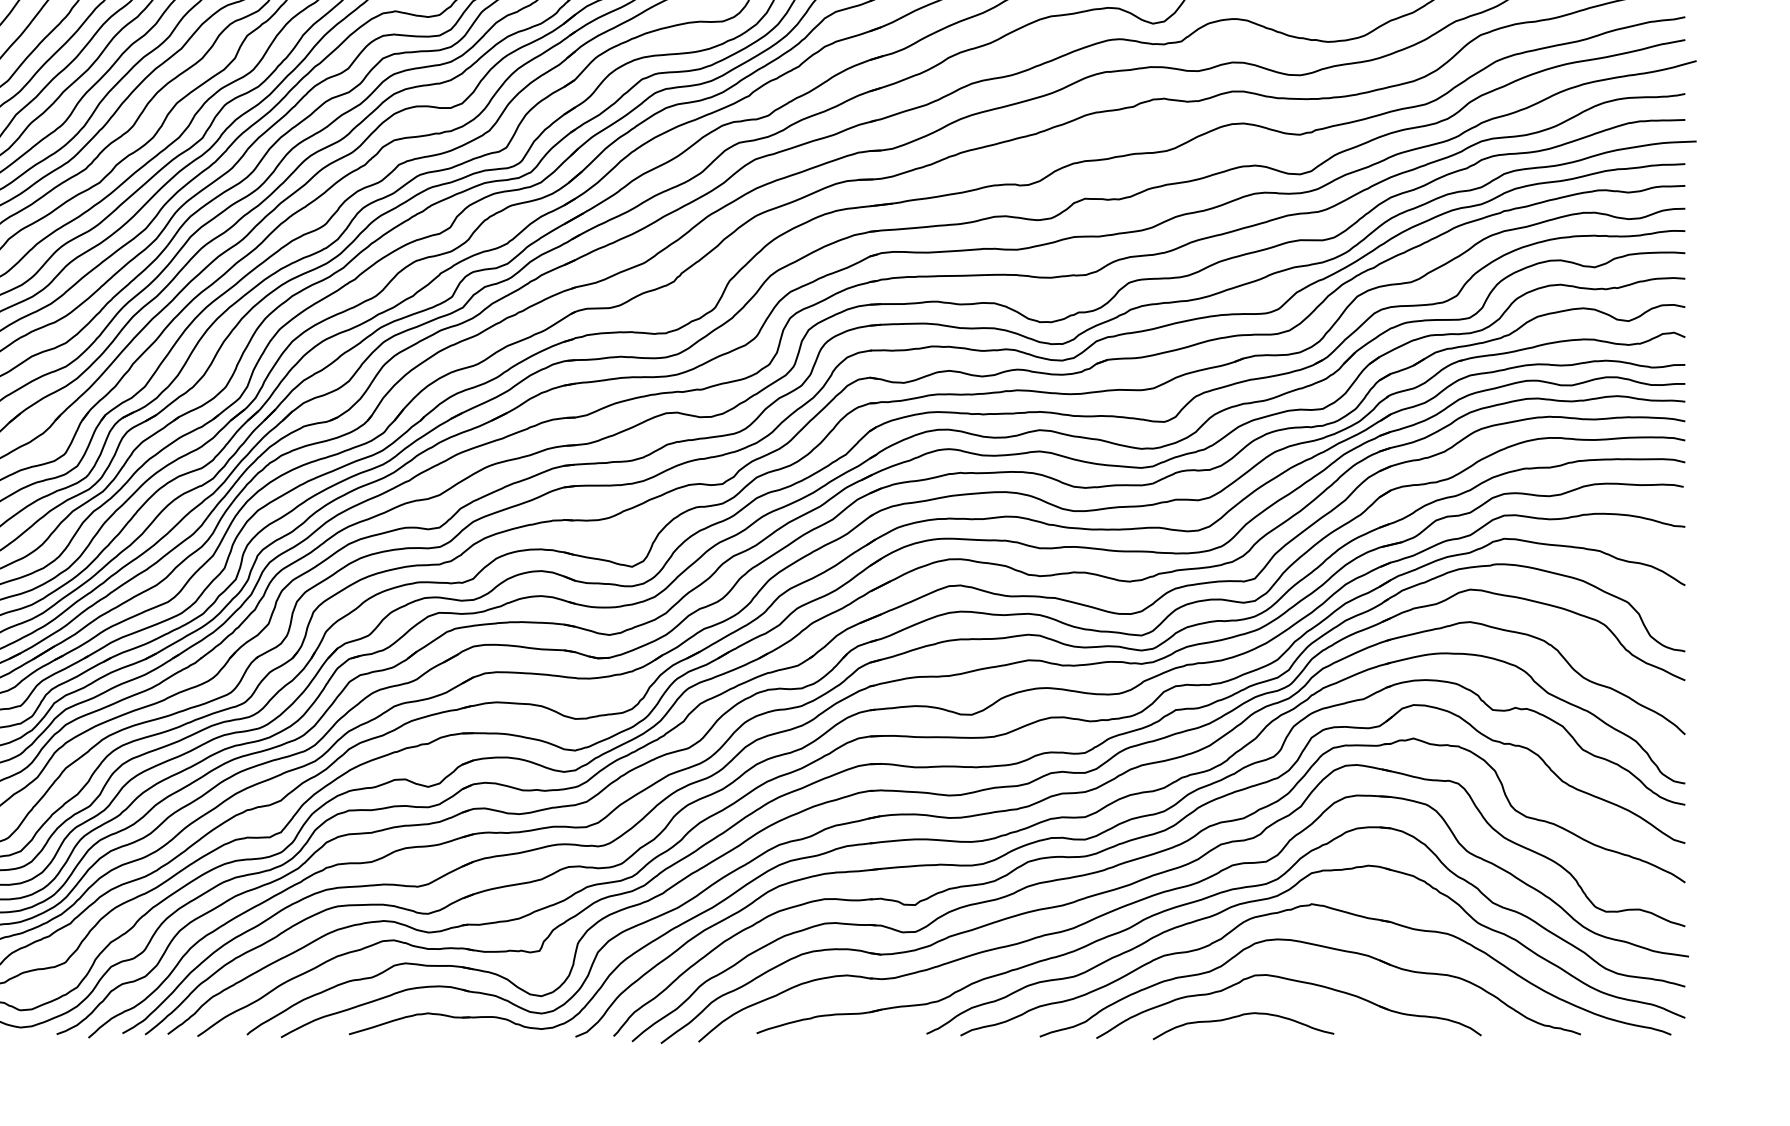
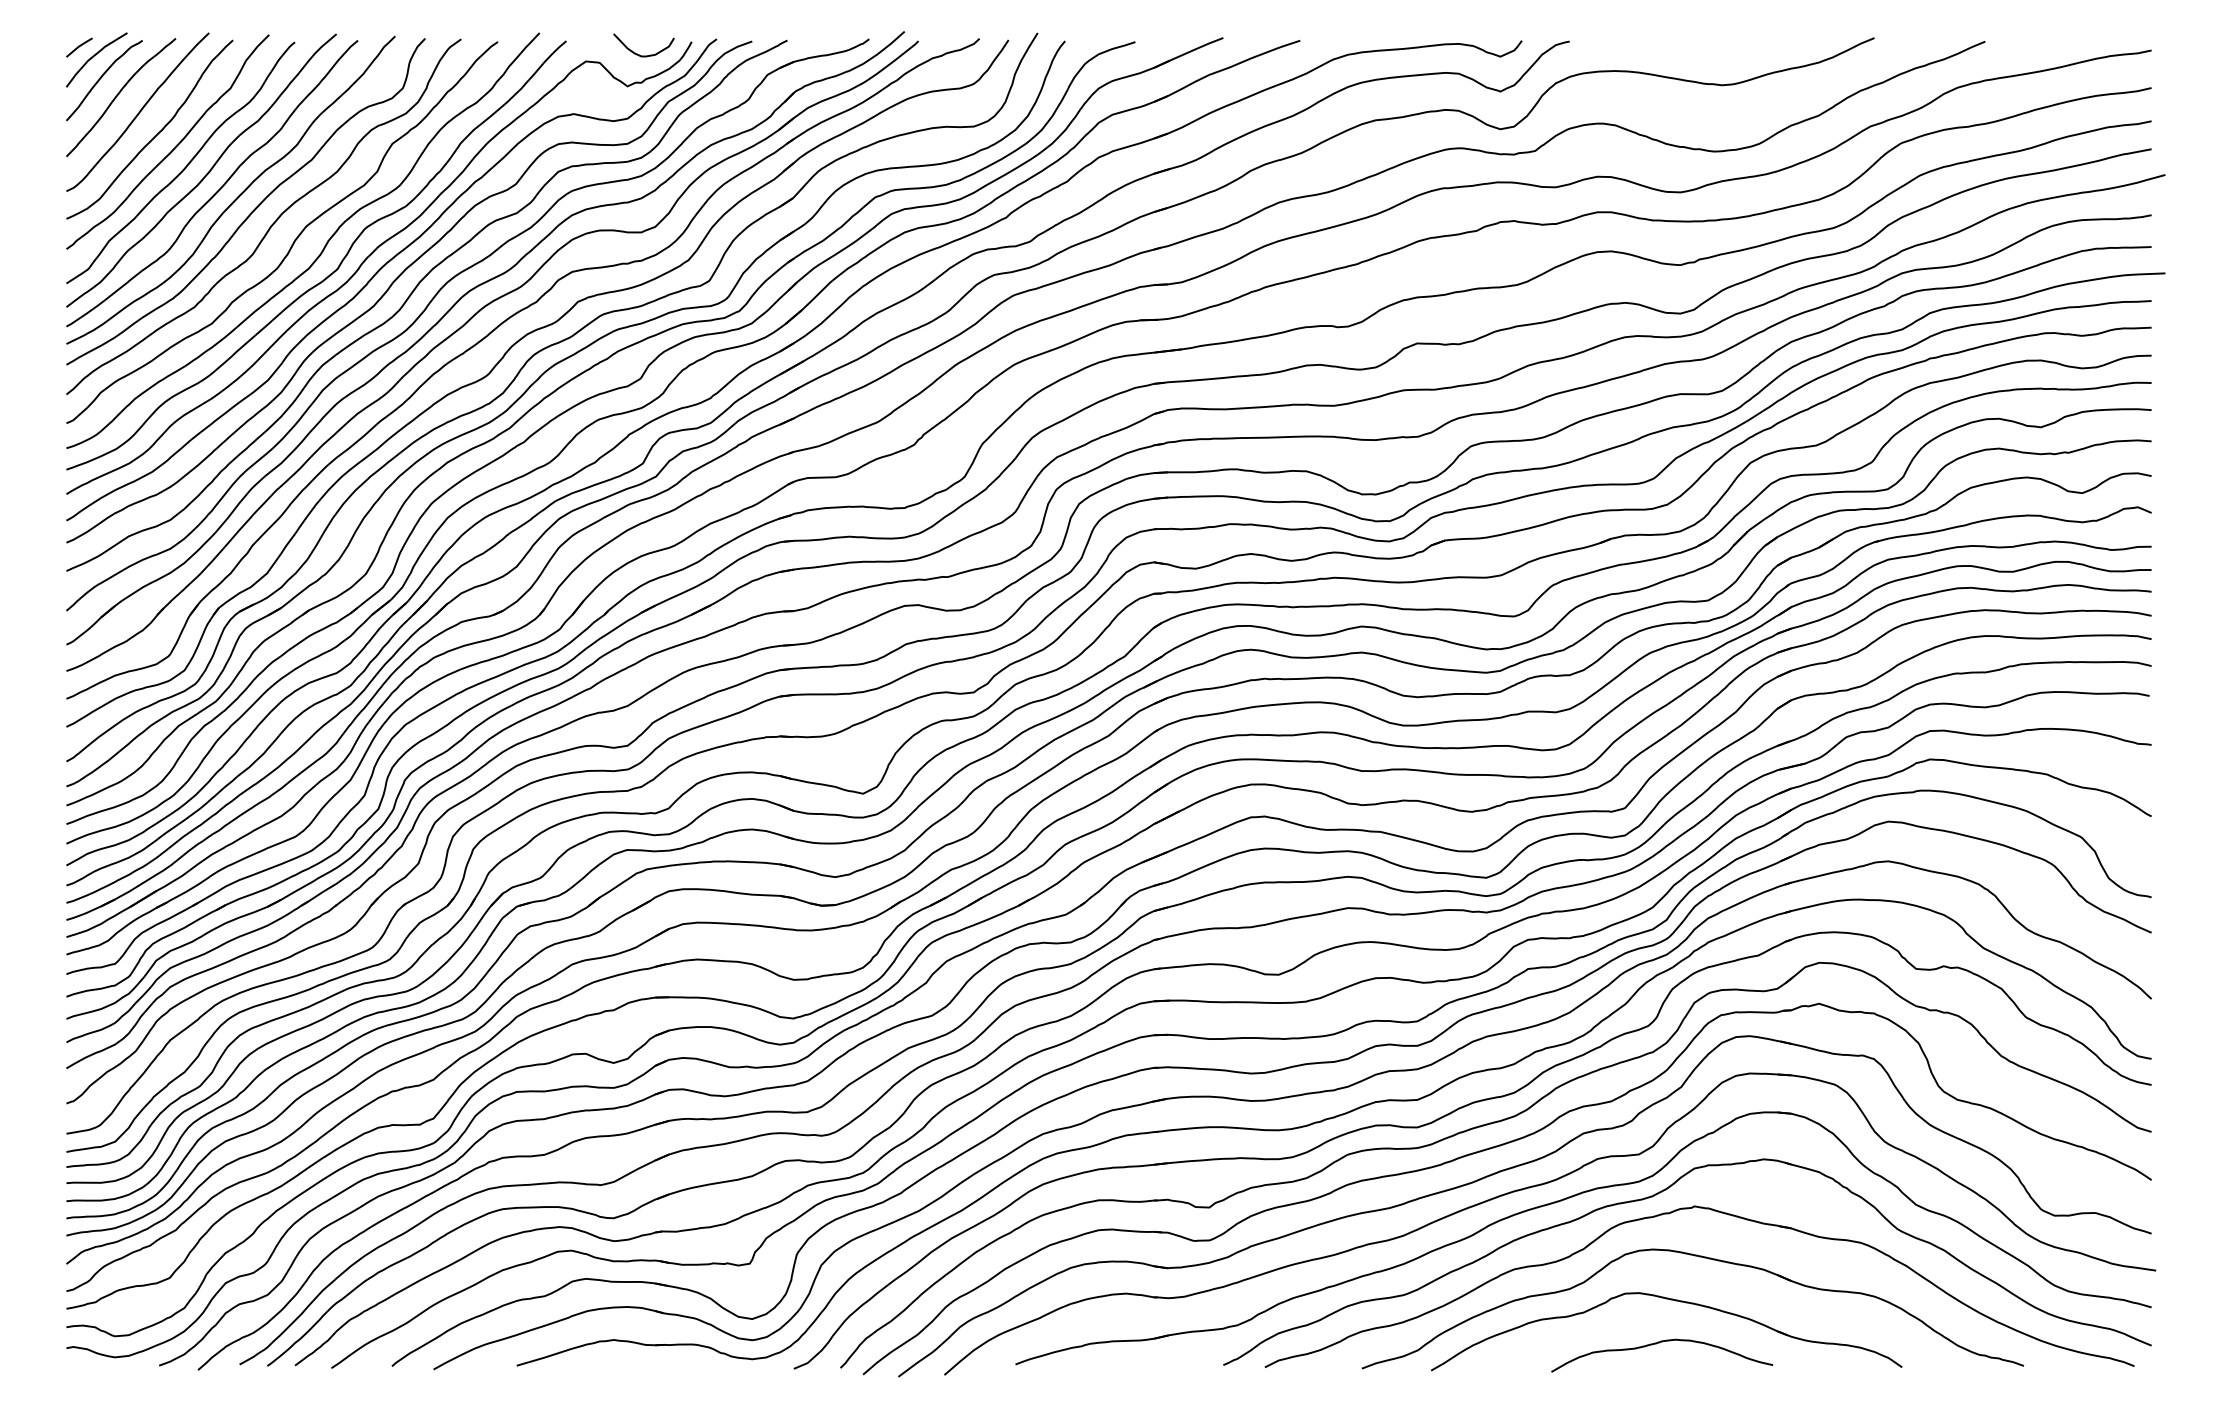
curve: (1241, 1016) -> (1659, 1343), moved

